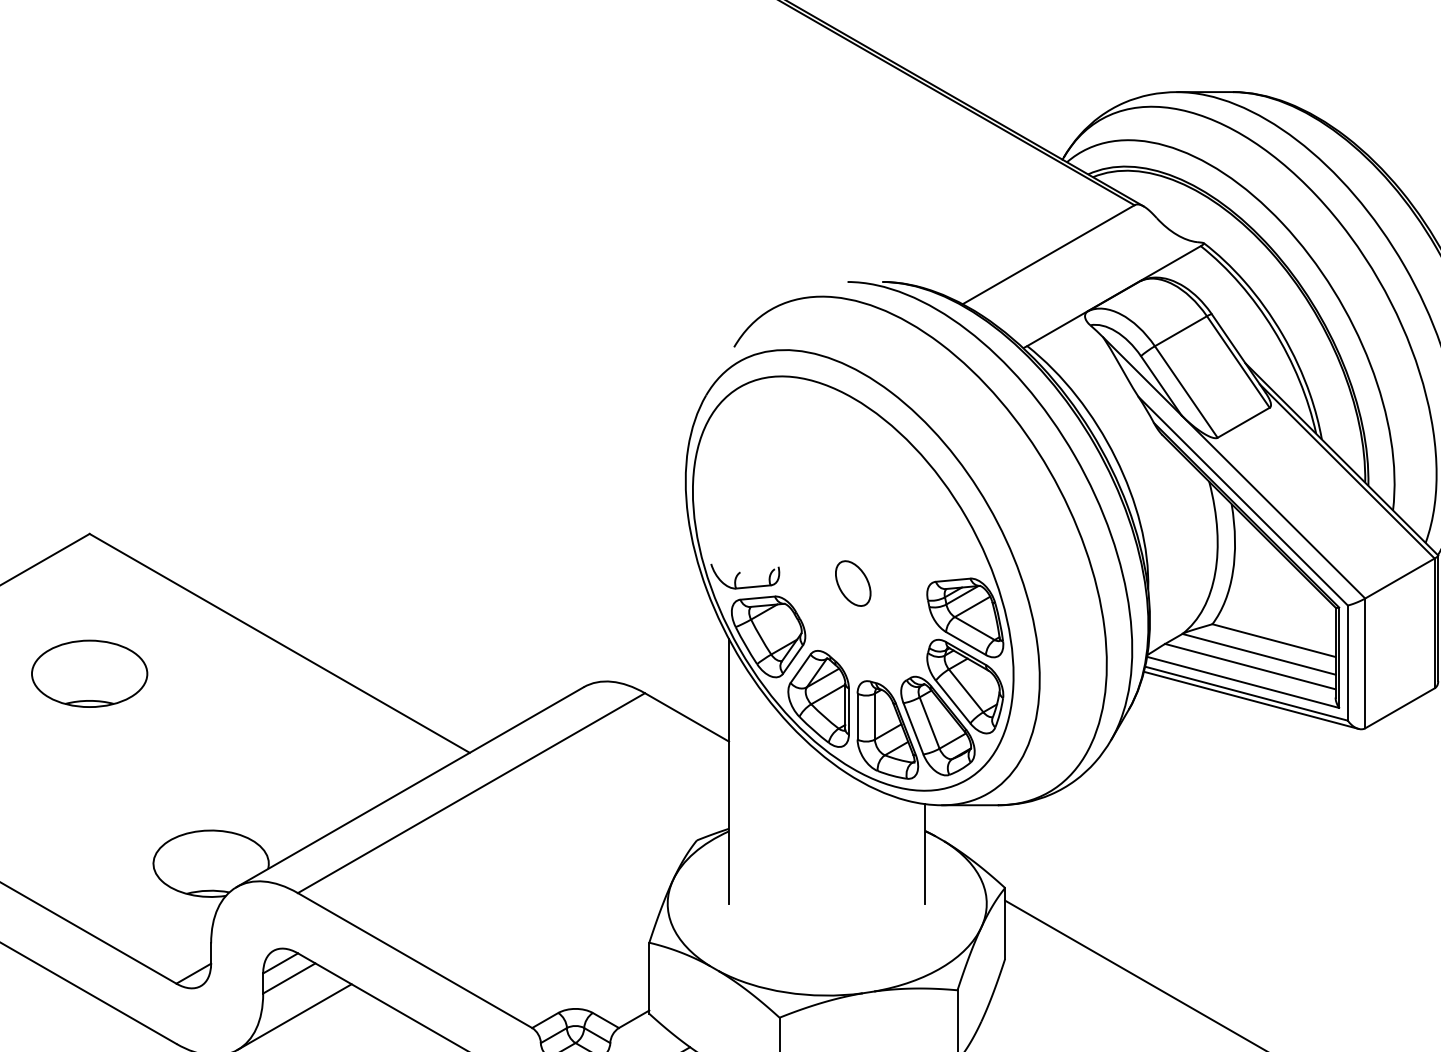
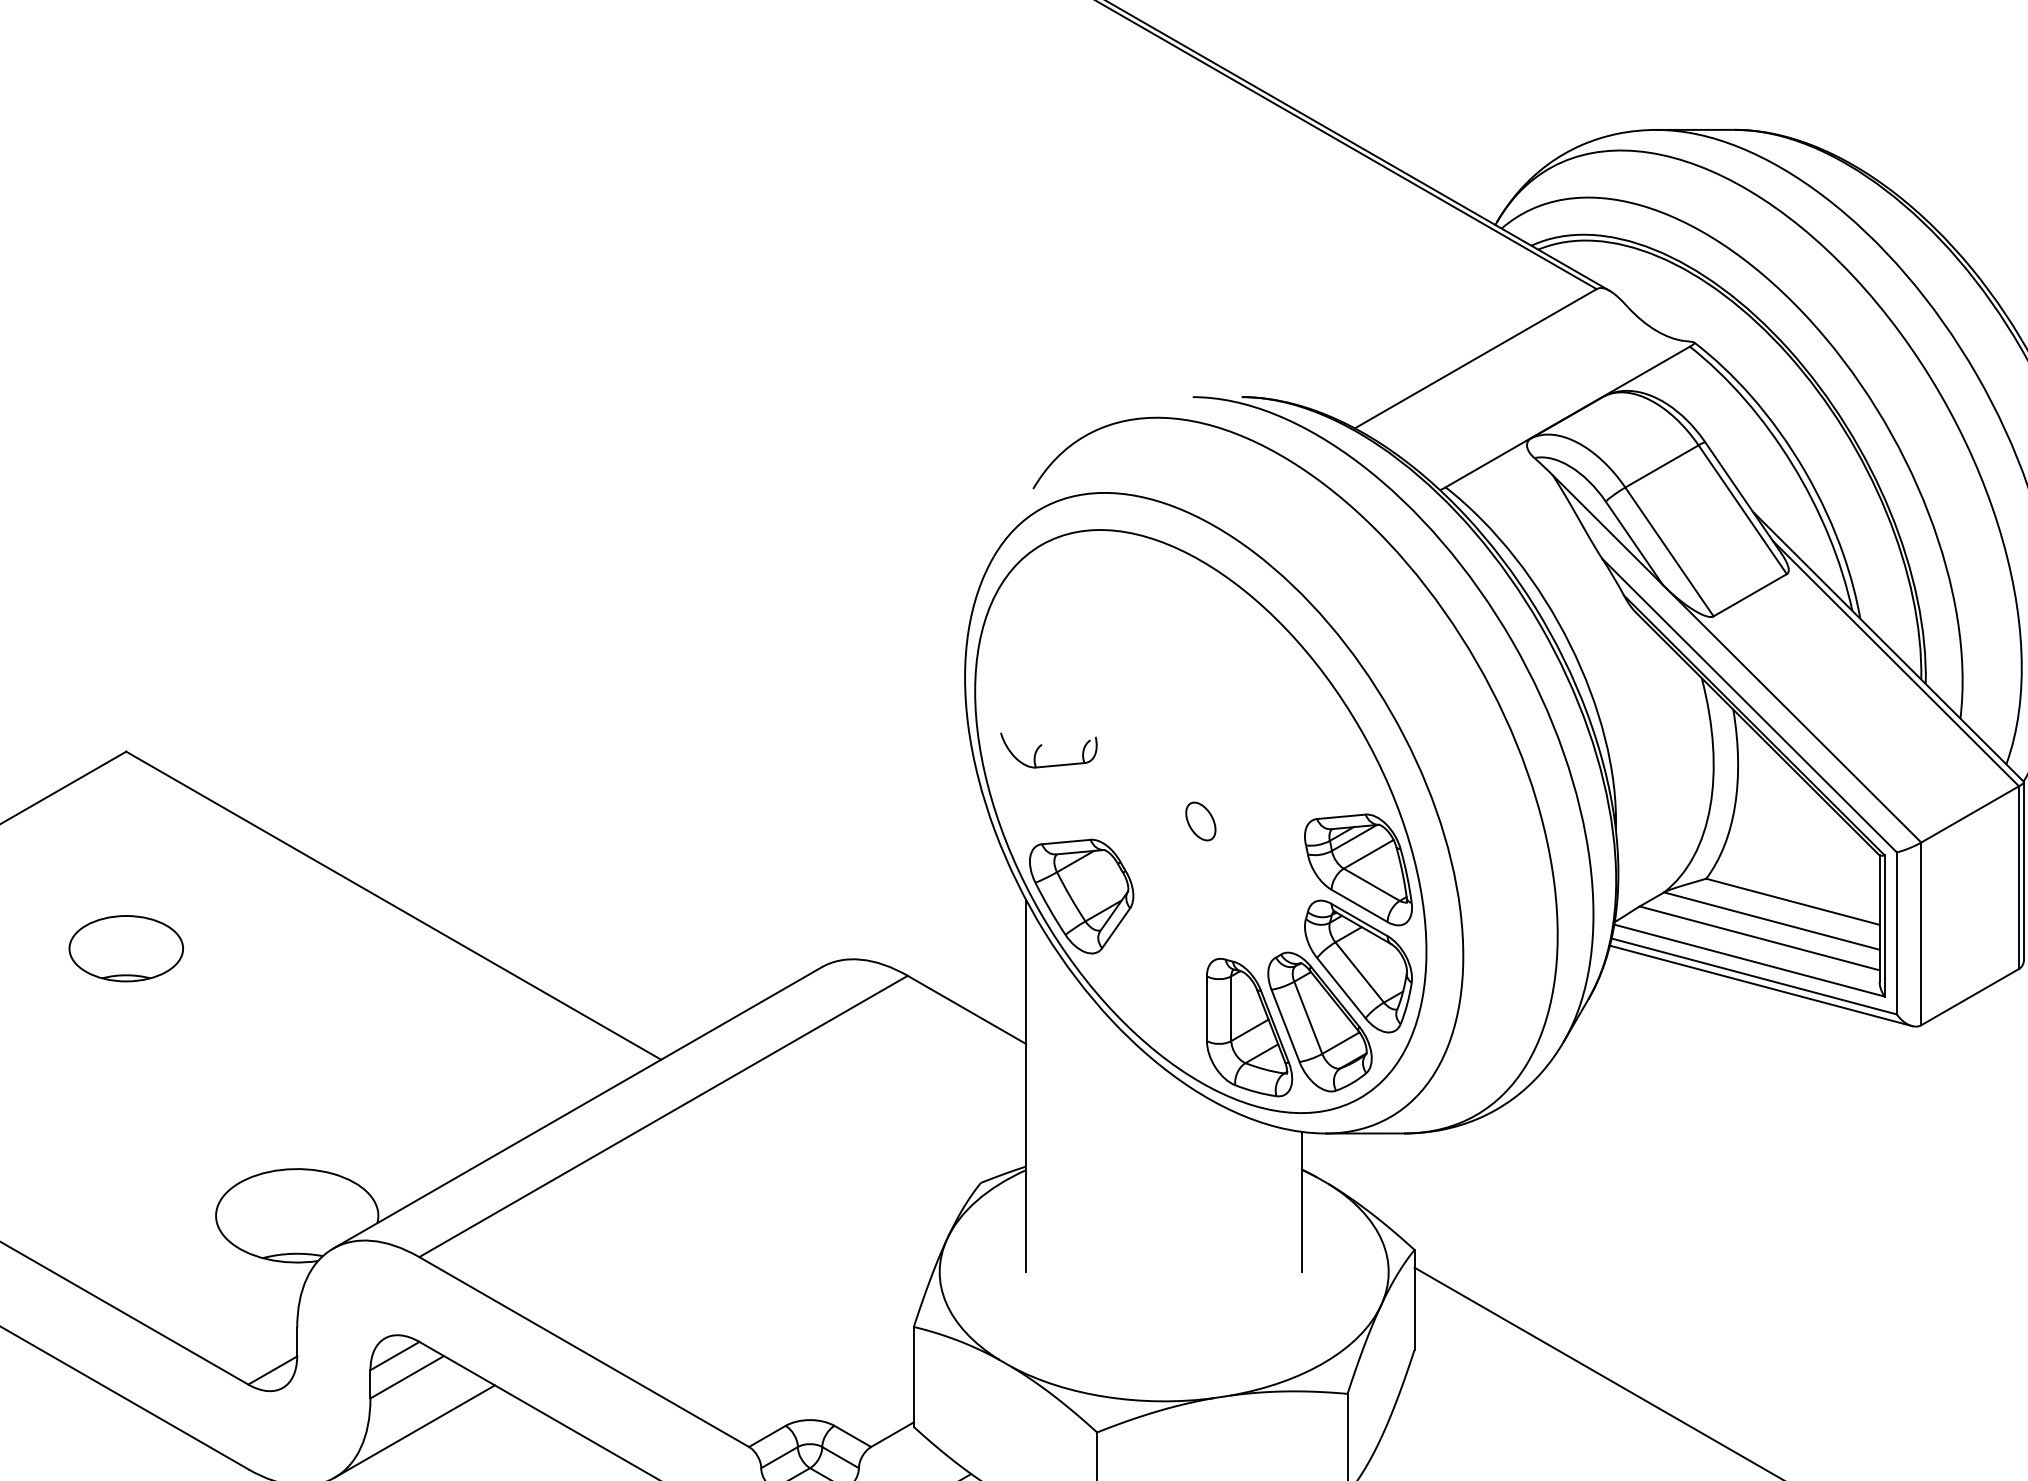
part: (740, 572) -> (1042, 745), moved
part: (853, 583) -> (1200, 821), size x0.6
part: (89, 673) -> (126, 948), size x0.7
part: (818, 698) -> (1151, 983), removed

